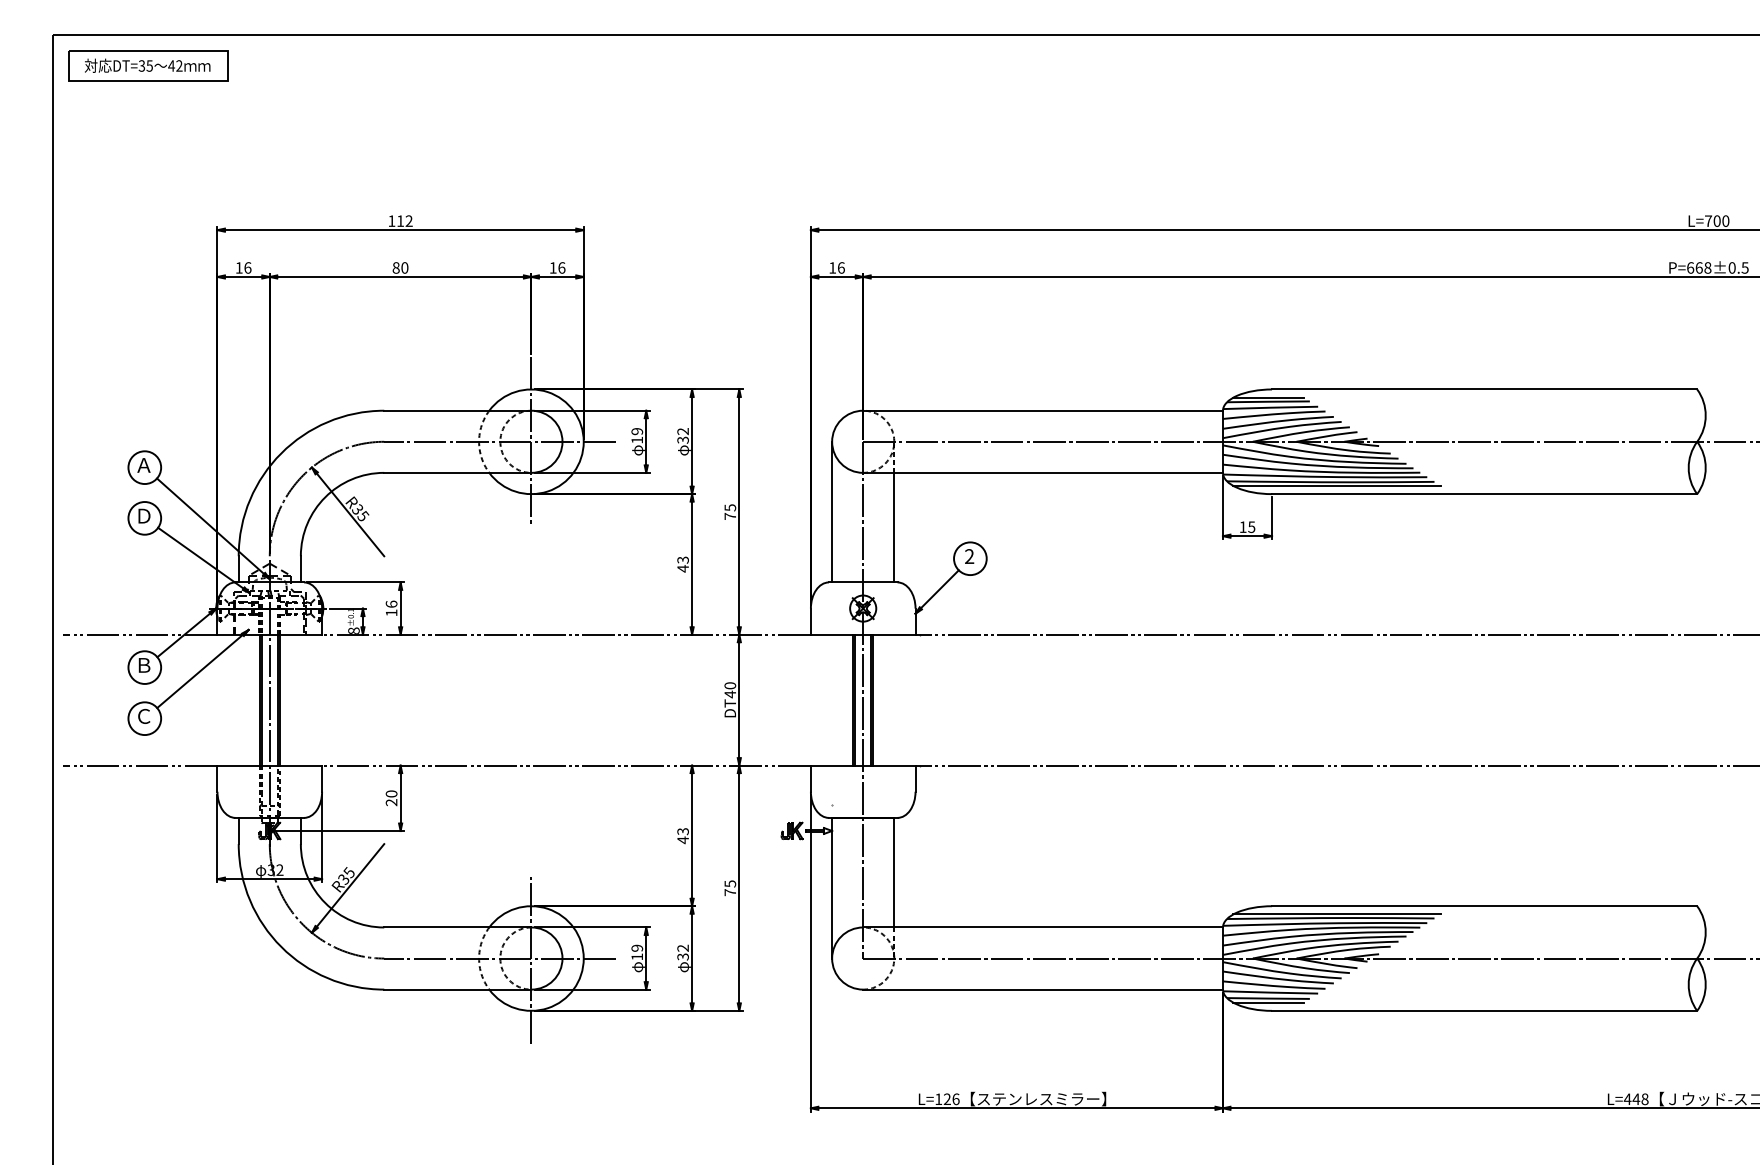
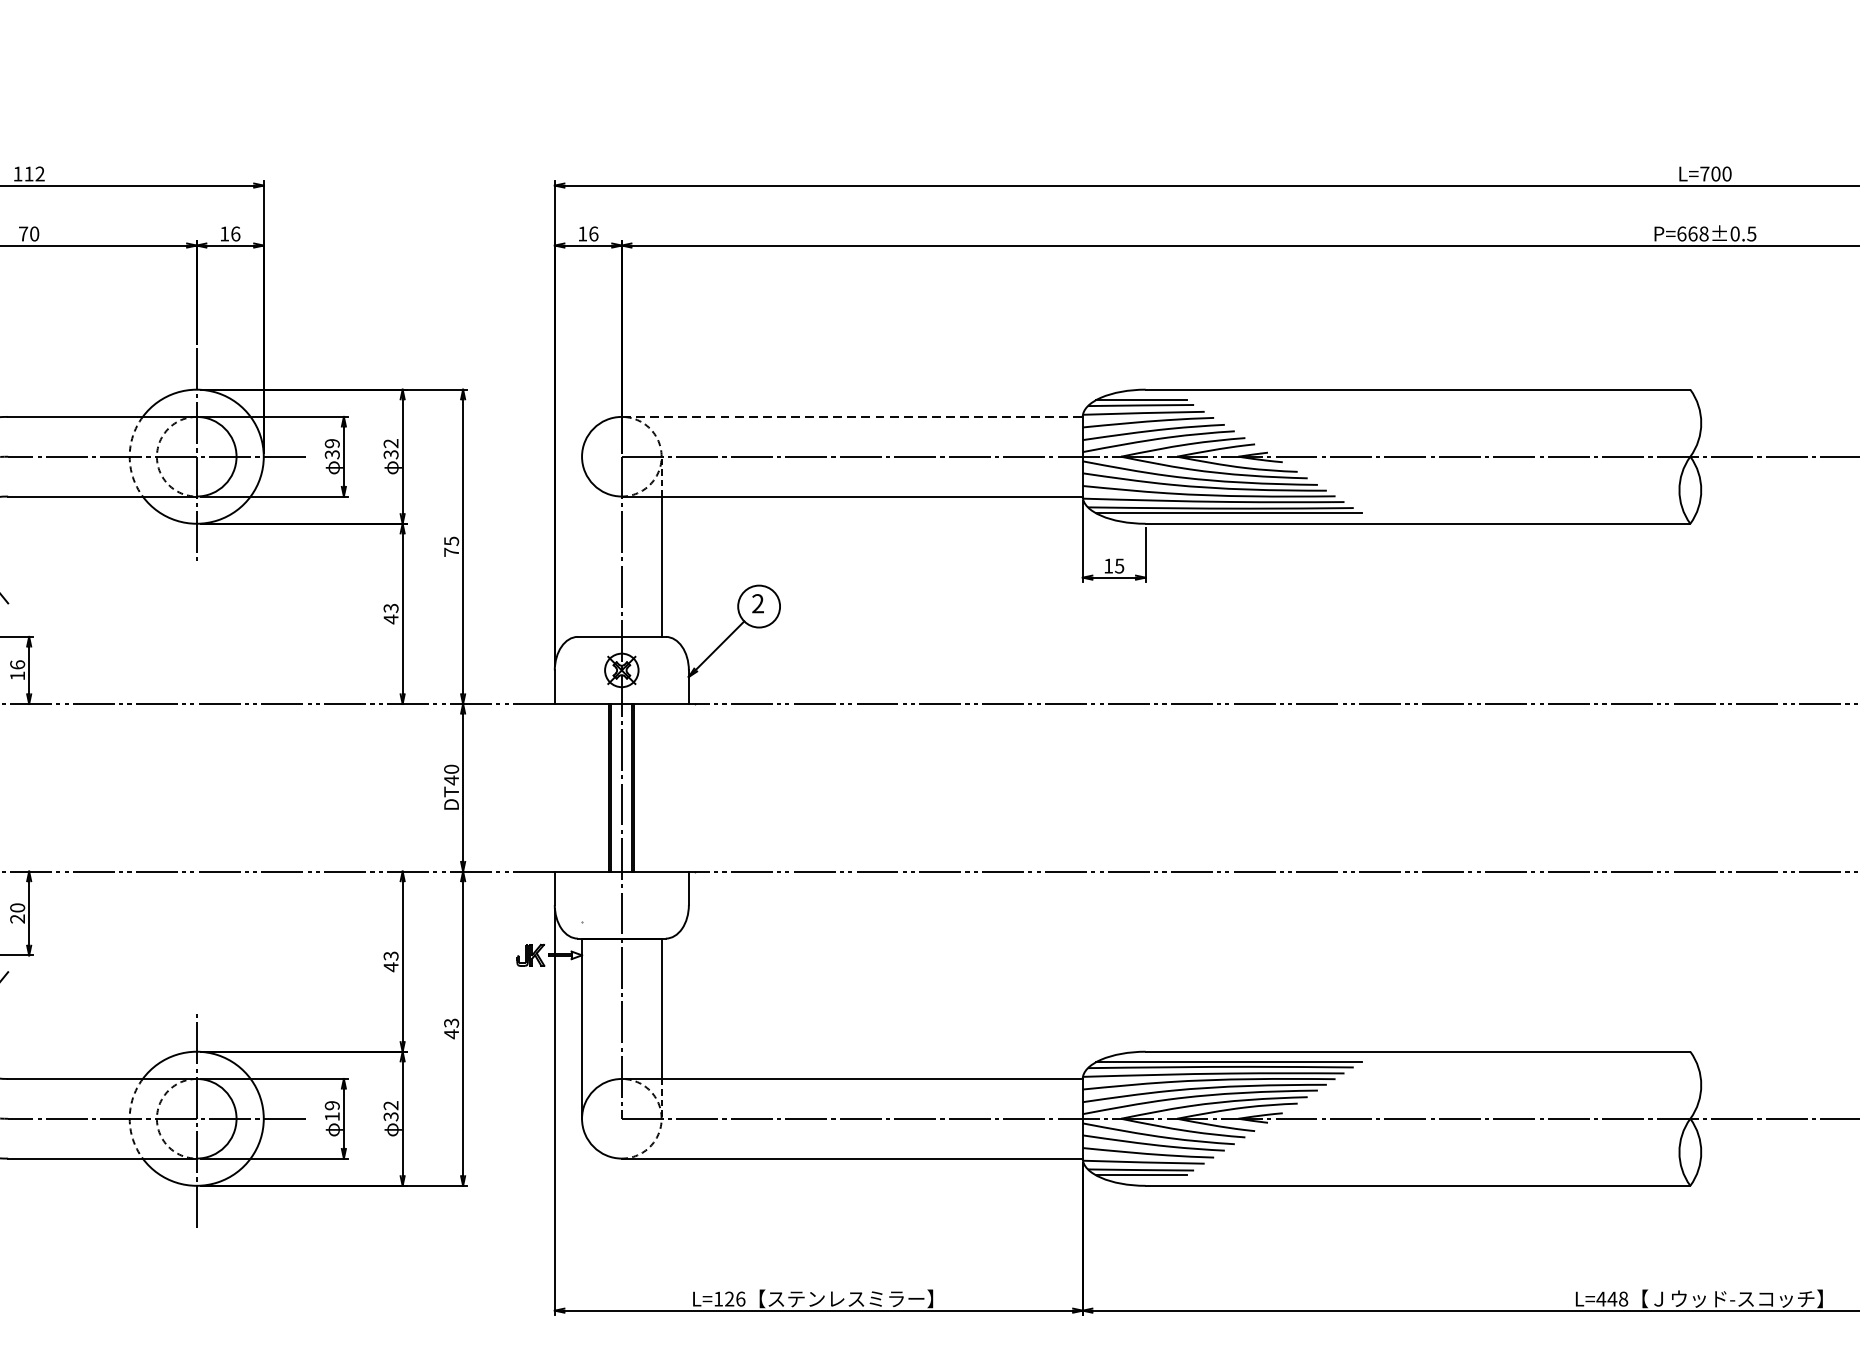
text: (395, 267) -> (22, 233), 80 -> 70
line: (1043, 410) -> (852, 416), solid -> dashed
text: (637, 439) -> (332, 453), 19 -> 39
line: (832, 511) -> (582, 546), removed
text: (729, 888) -> (450, 1029), 75 -> 43

